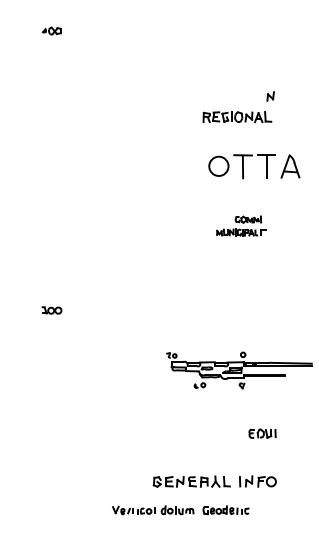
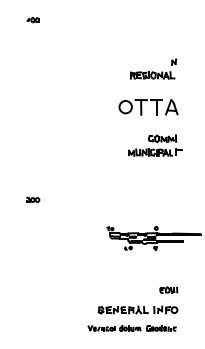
part: (254, 166) -> (148, 107), moved
part: (241, 225) -> (155, 145), size x1.67
part: (262, 432) -> (168, 289), moved
part: (179, 510) -> (131, 328), moved

